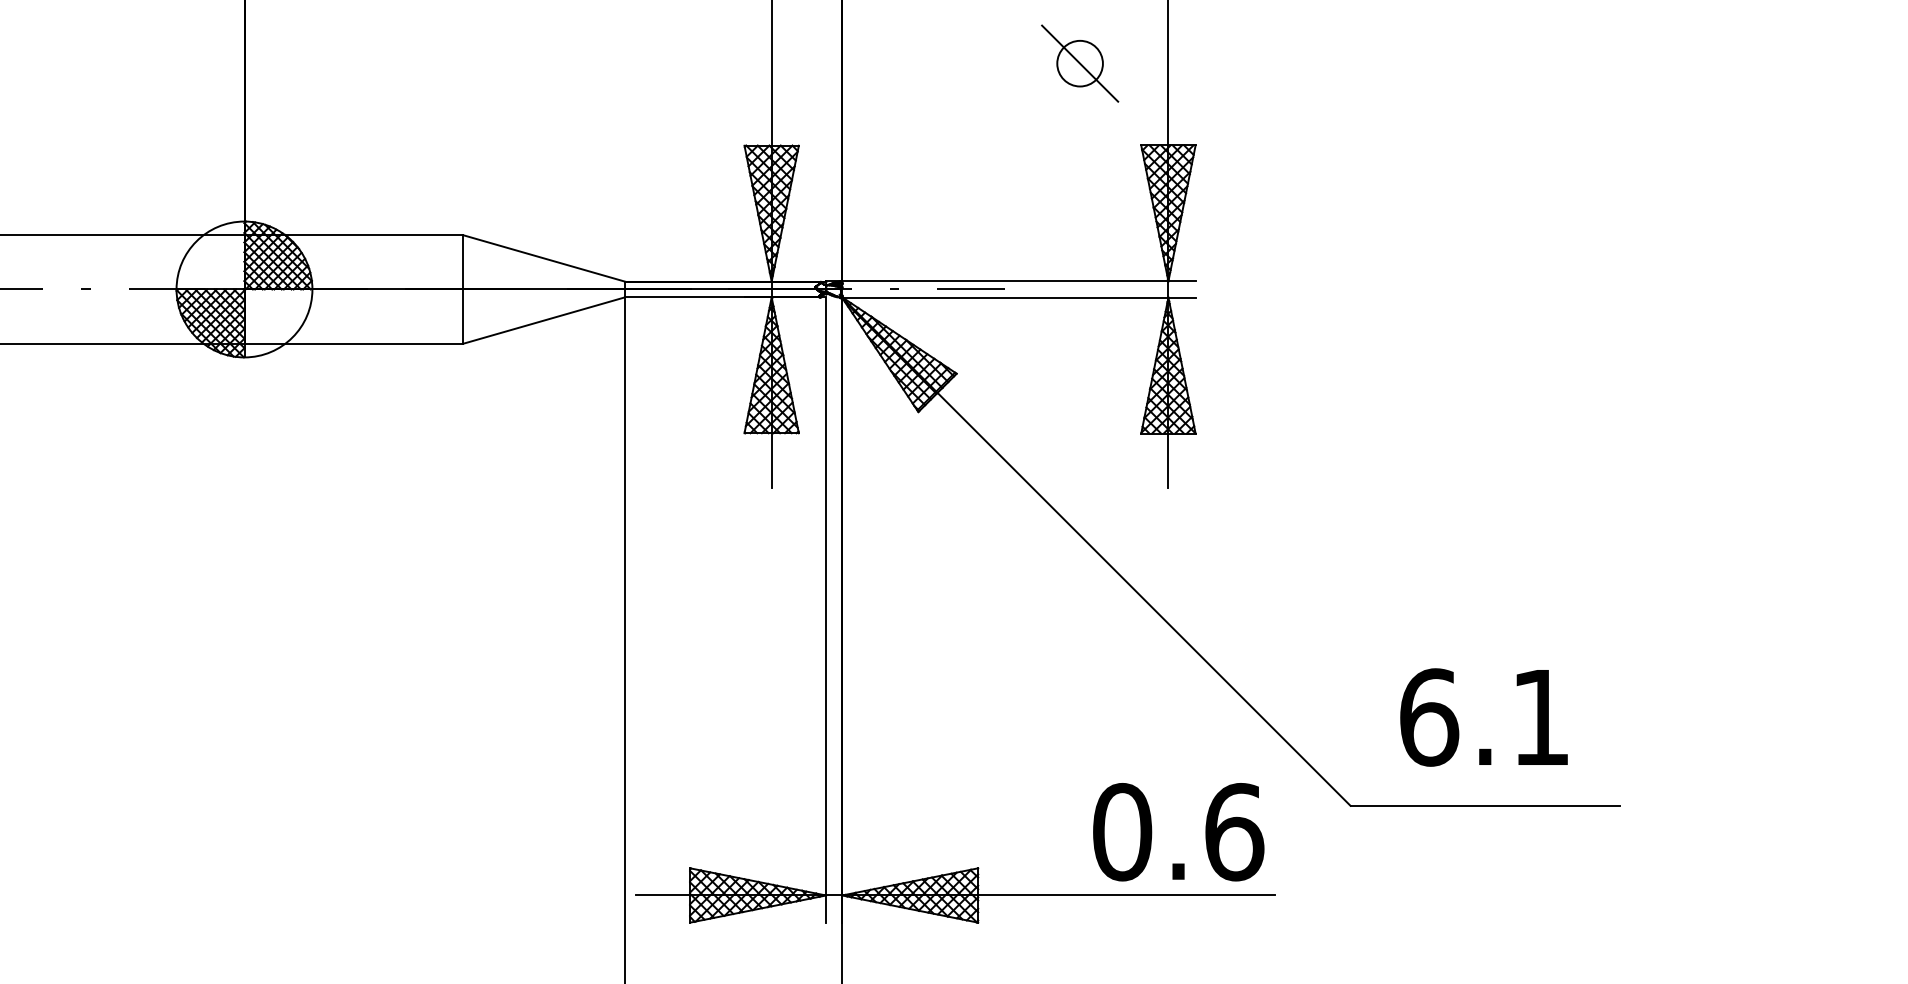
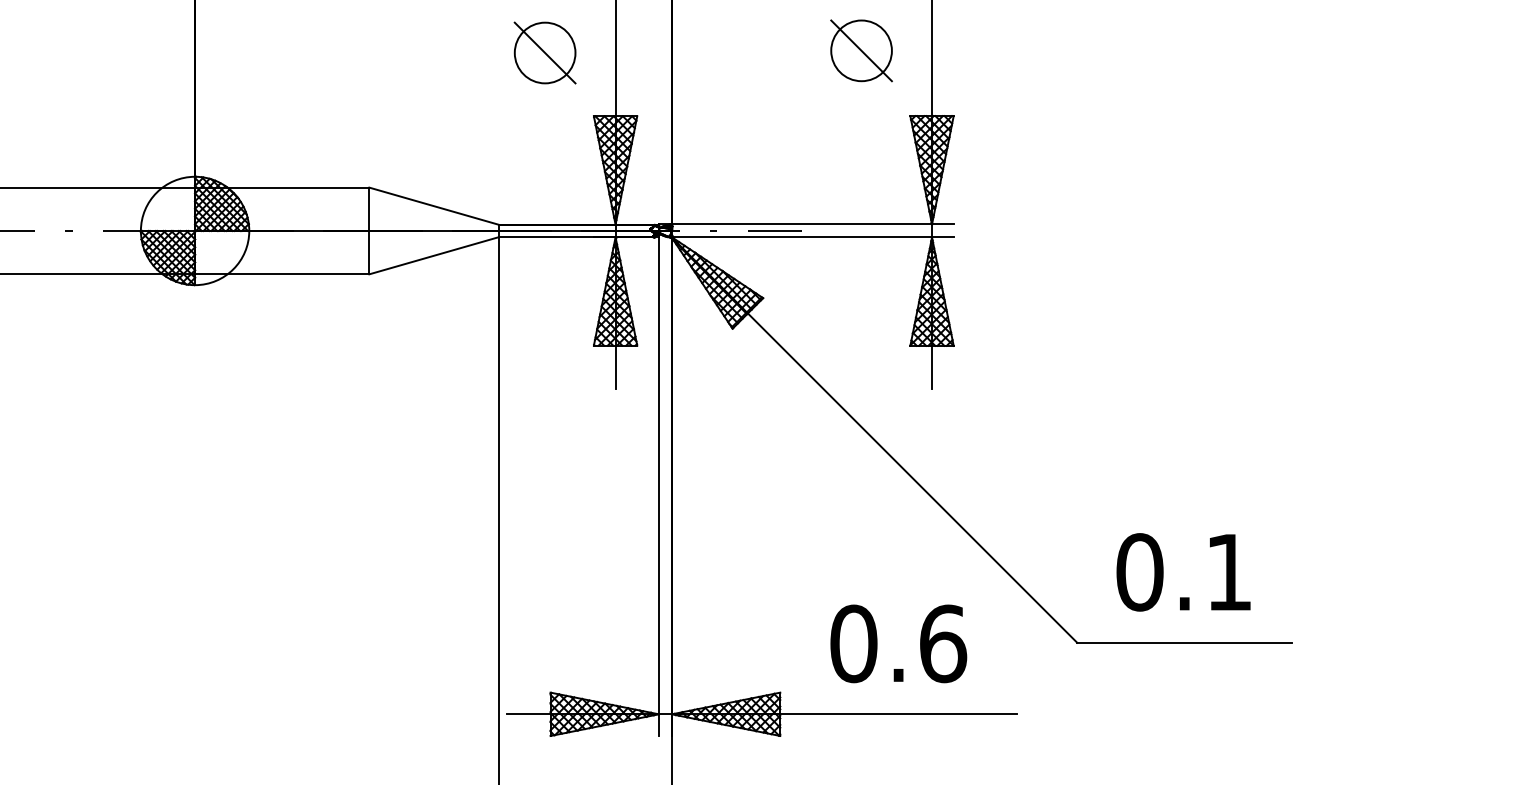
circle: (1080, 63) -> (861, 50), size x1.67
part: (683, 66) -> (545, 53), added
text: (1429, 717) -> (1140, 572), 6.1 -> 0.1
text: (1178, 832) -> (898, 644), moved

